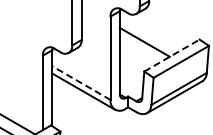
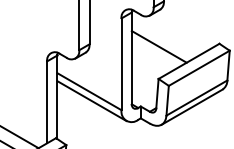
line: (171, 55) -> (188, 61), dashed -> solid
line: (81, 83) -> (89, 92), dashed -> solid

